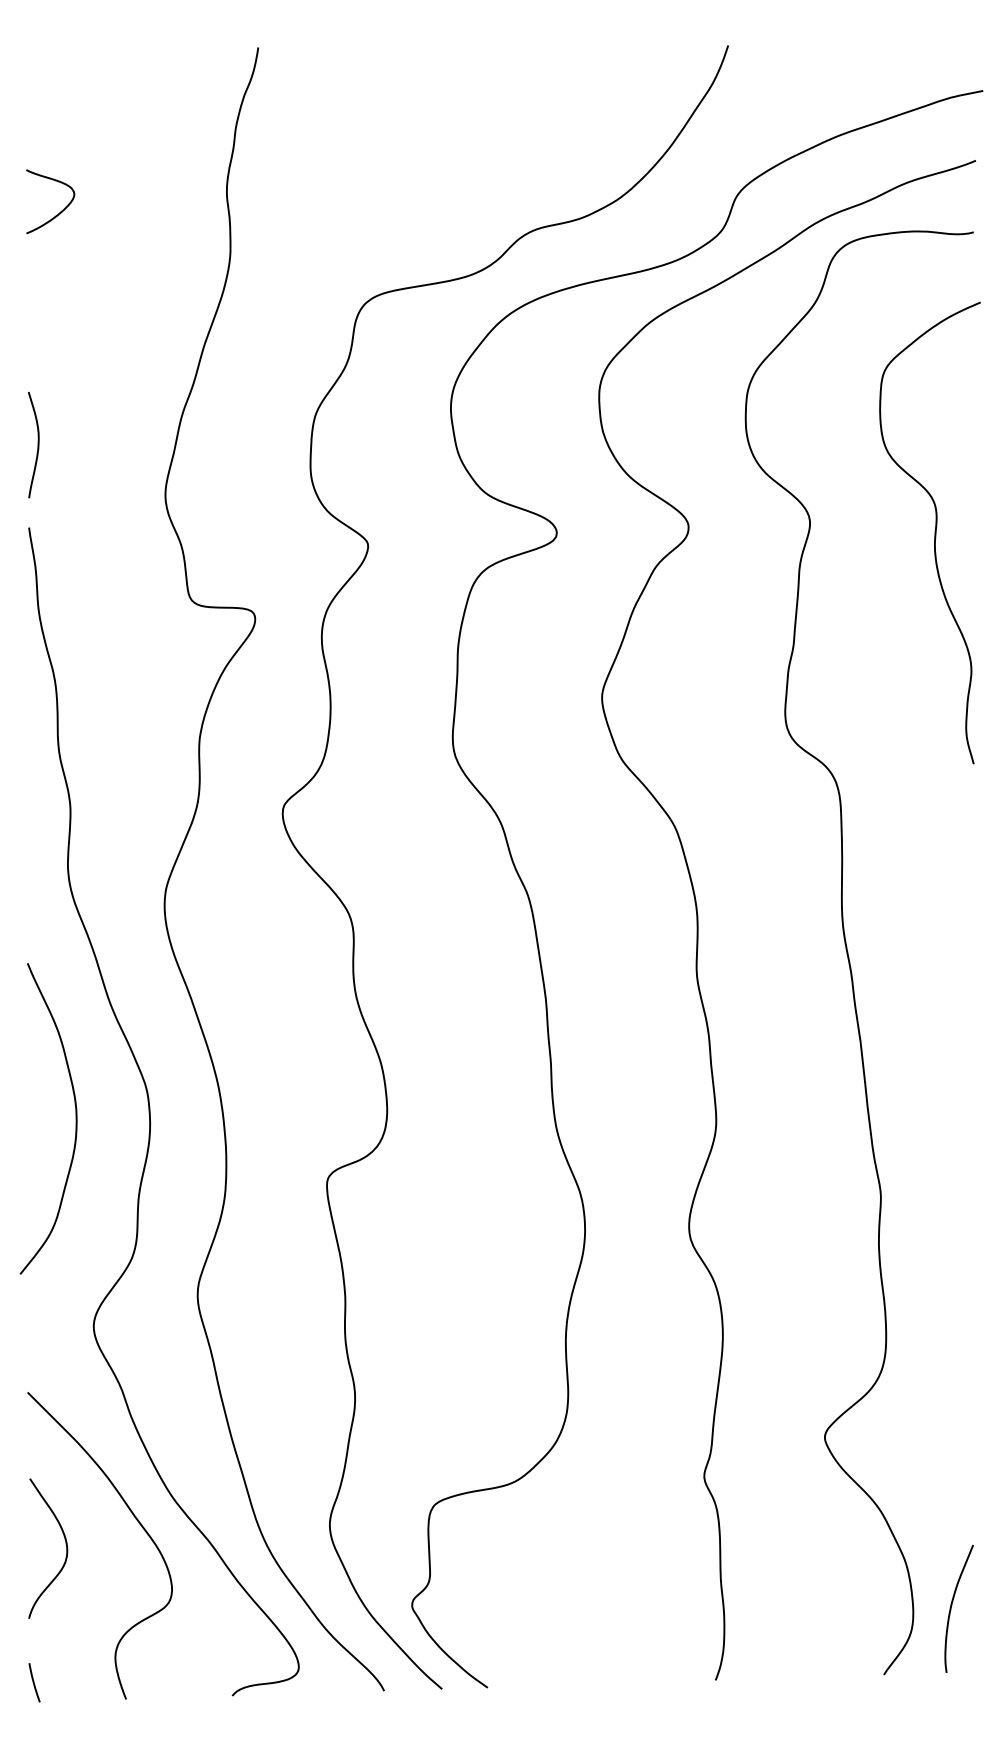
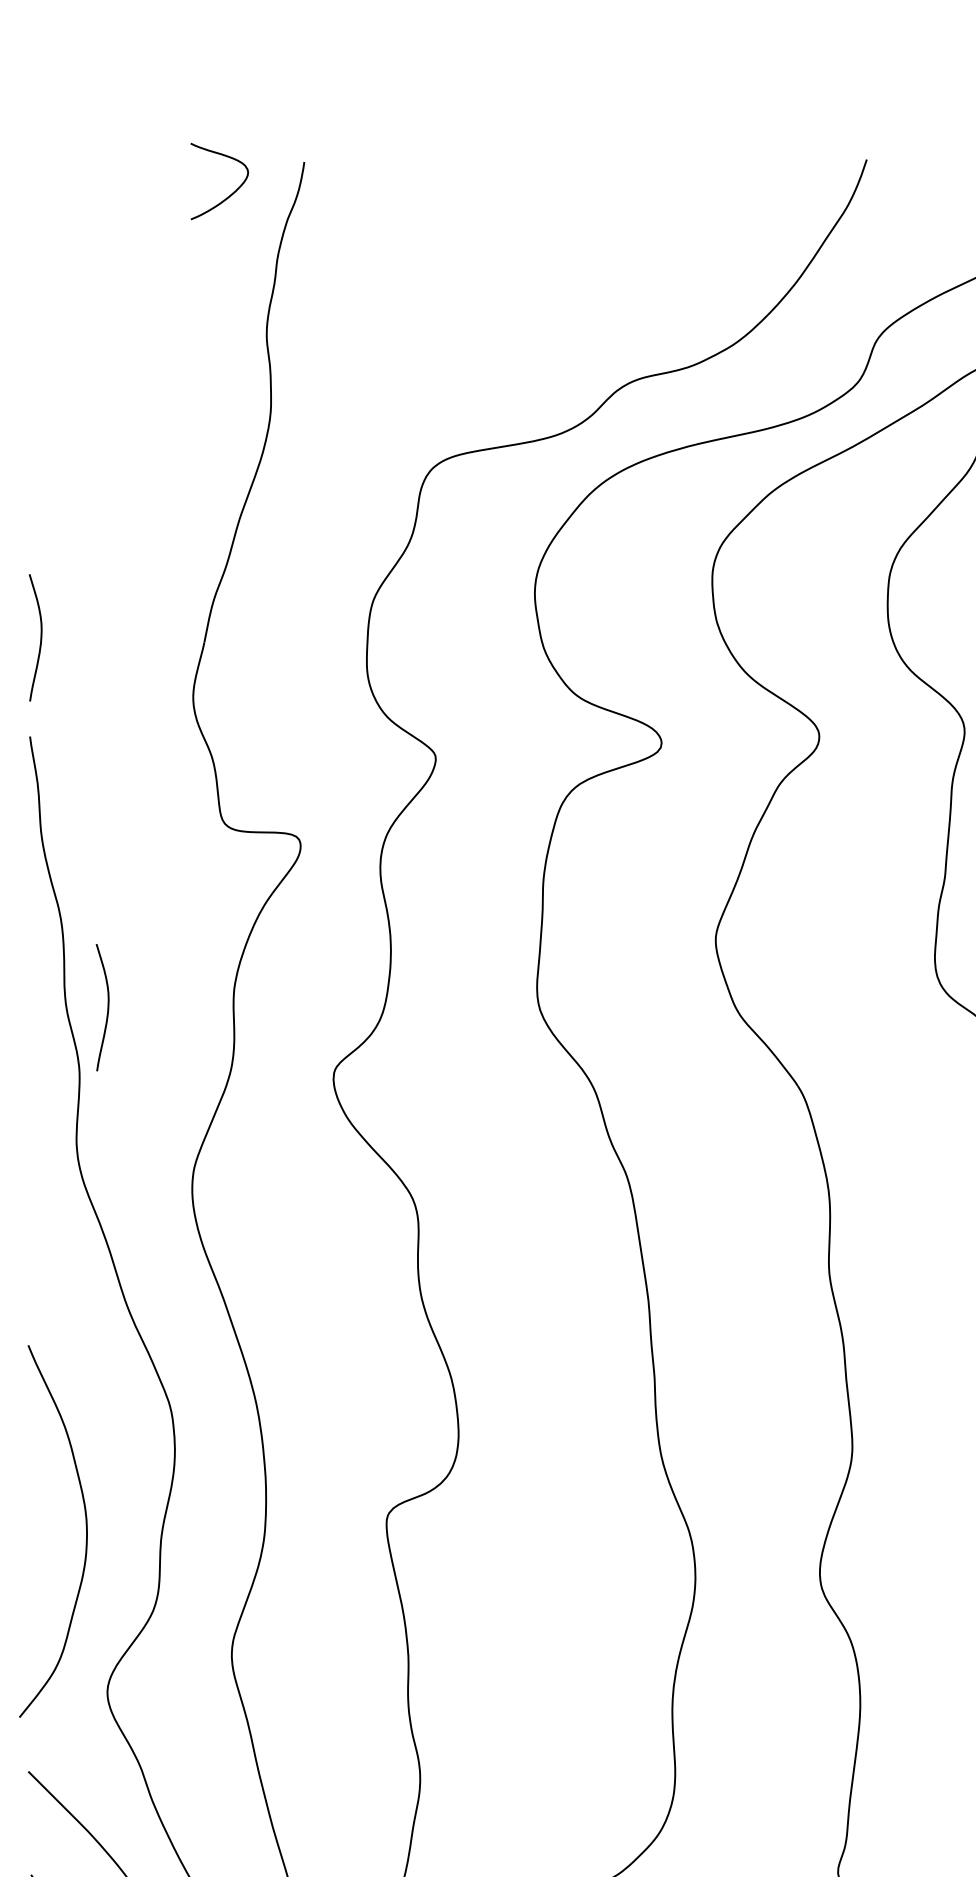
curve: (60, 211) -> (231, 193), moved
curve: (93, 753) -> (107, 1006), added
curve: (75, 1118) -> (85, 1531), moved

